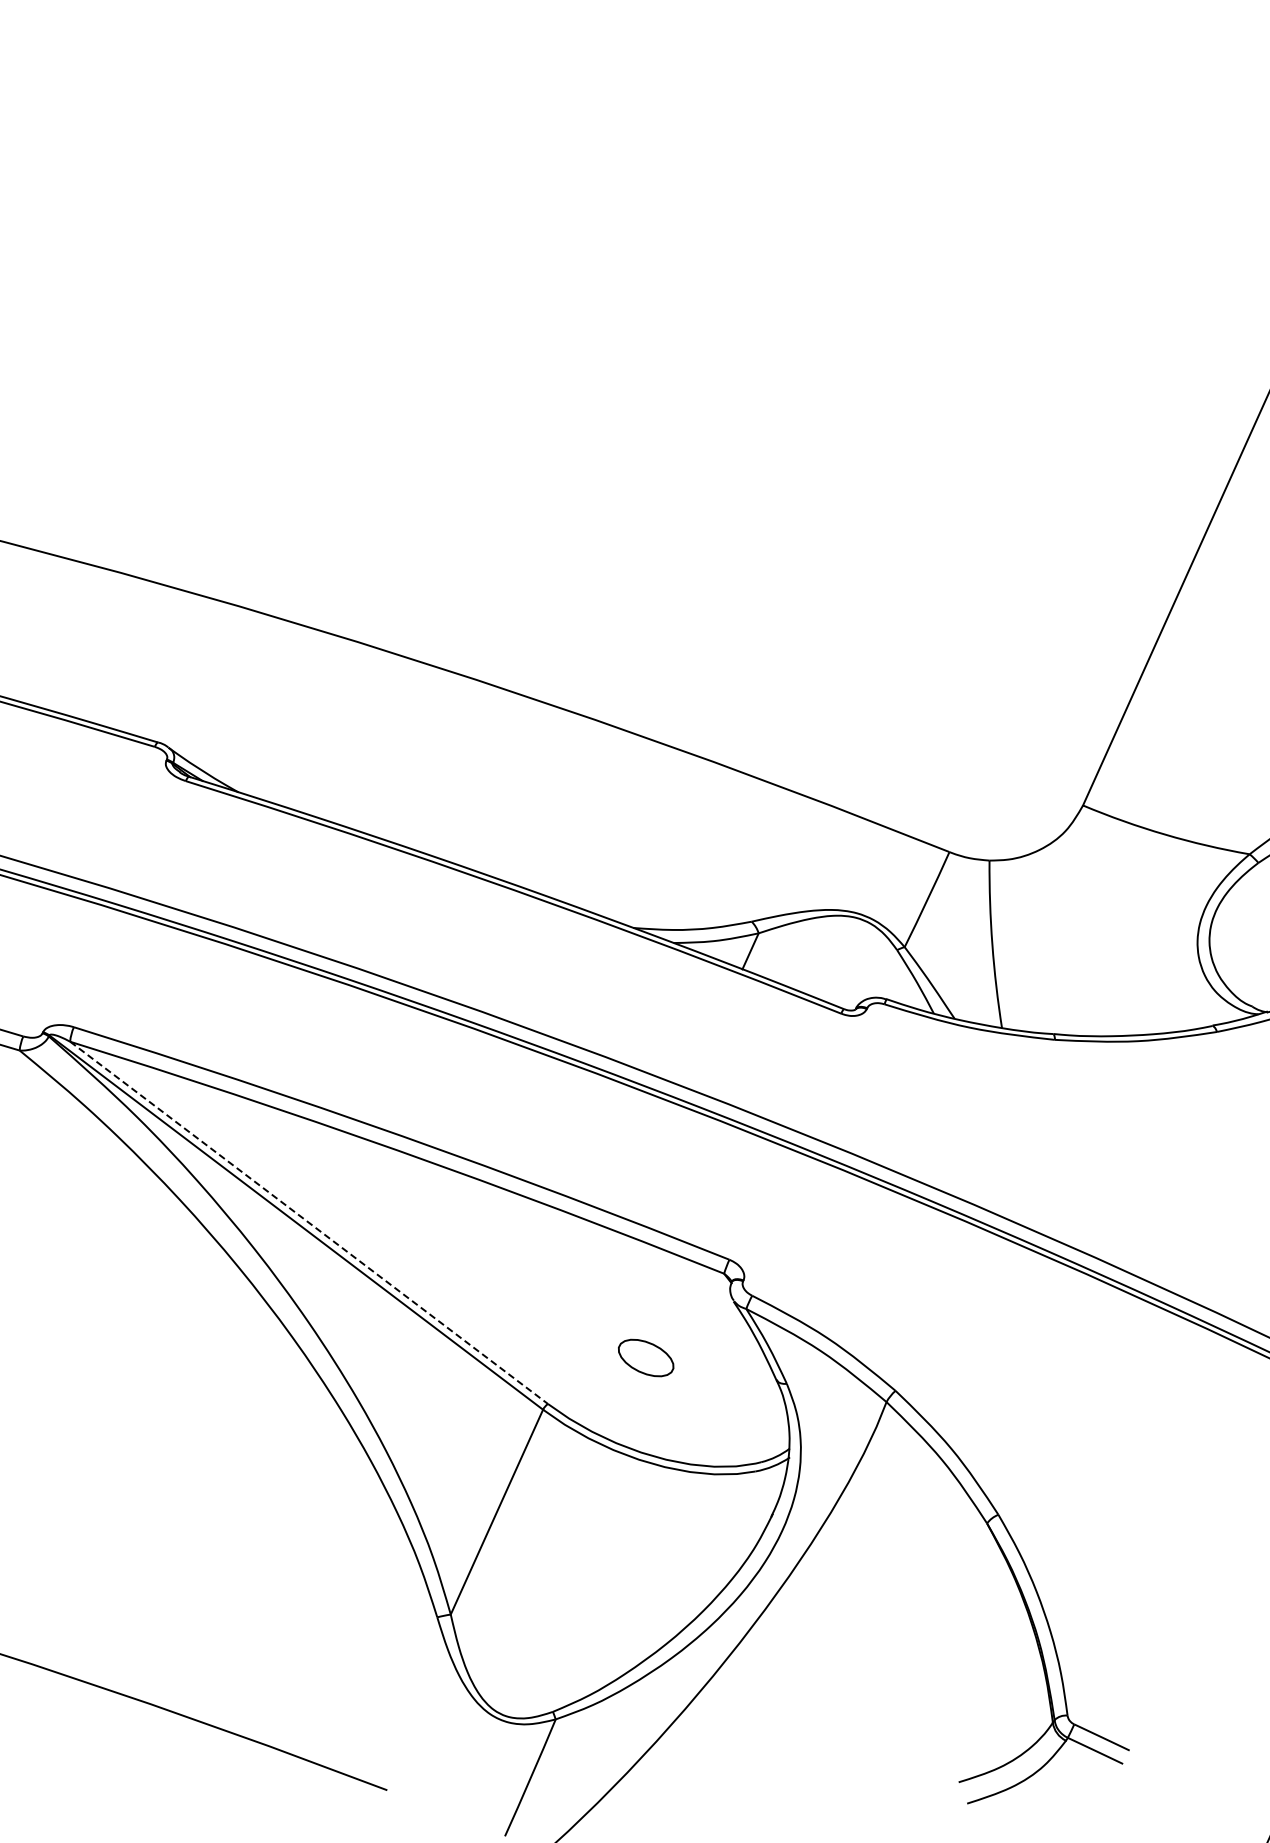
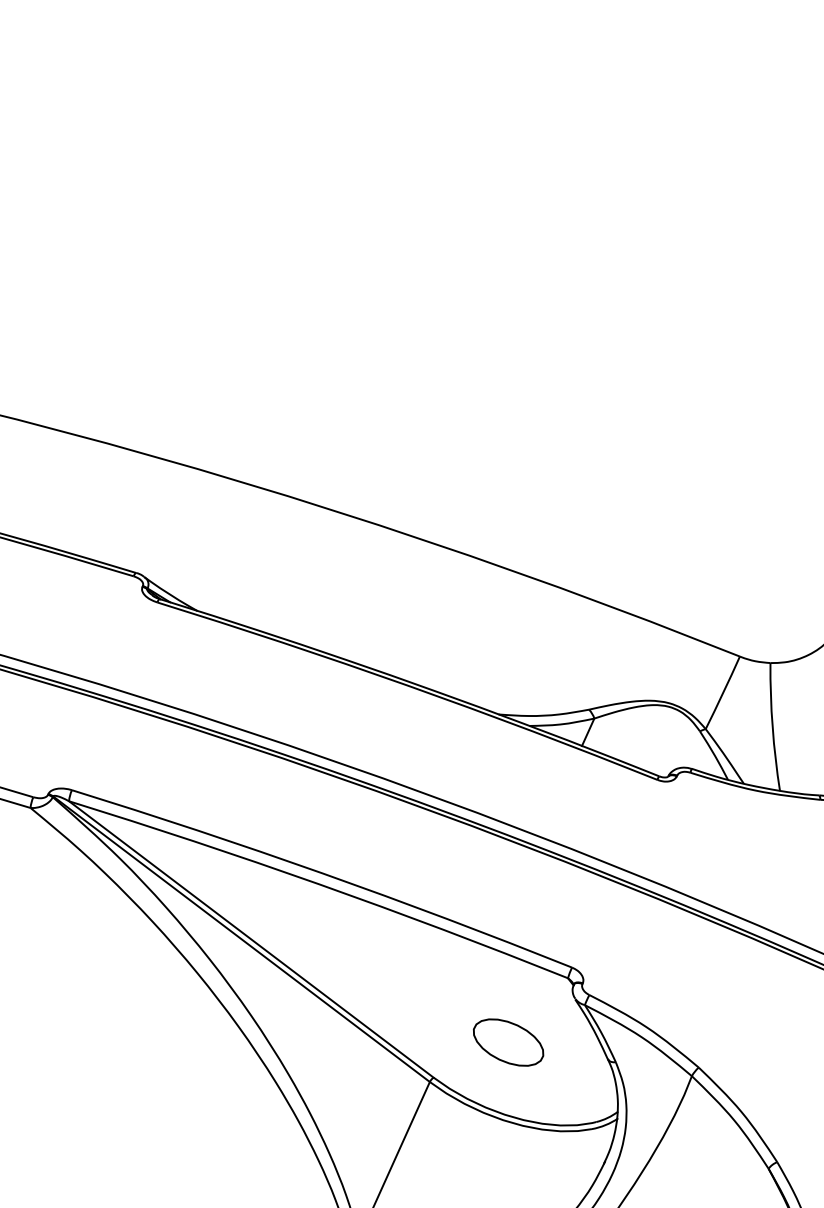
line: (309, 1222) -> (251, 939), dashed -> solid
part: (645, 1357) -> (508, 1042), size x1.67

